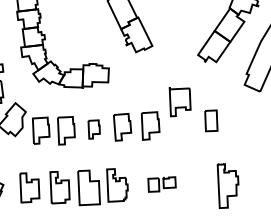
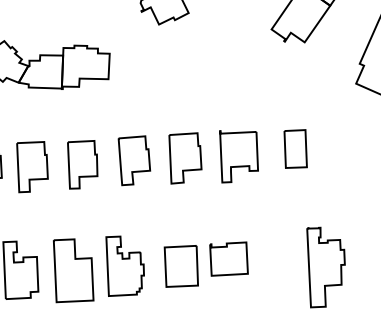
part: (179, 102) -> (237, 157), moved
part: (94, 129) -> (83, 164), size x1.43
part: (161, 184) -> (205, 264), size x1.67

